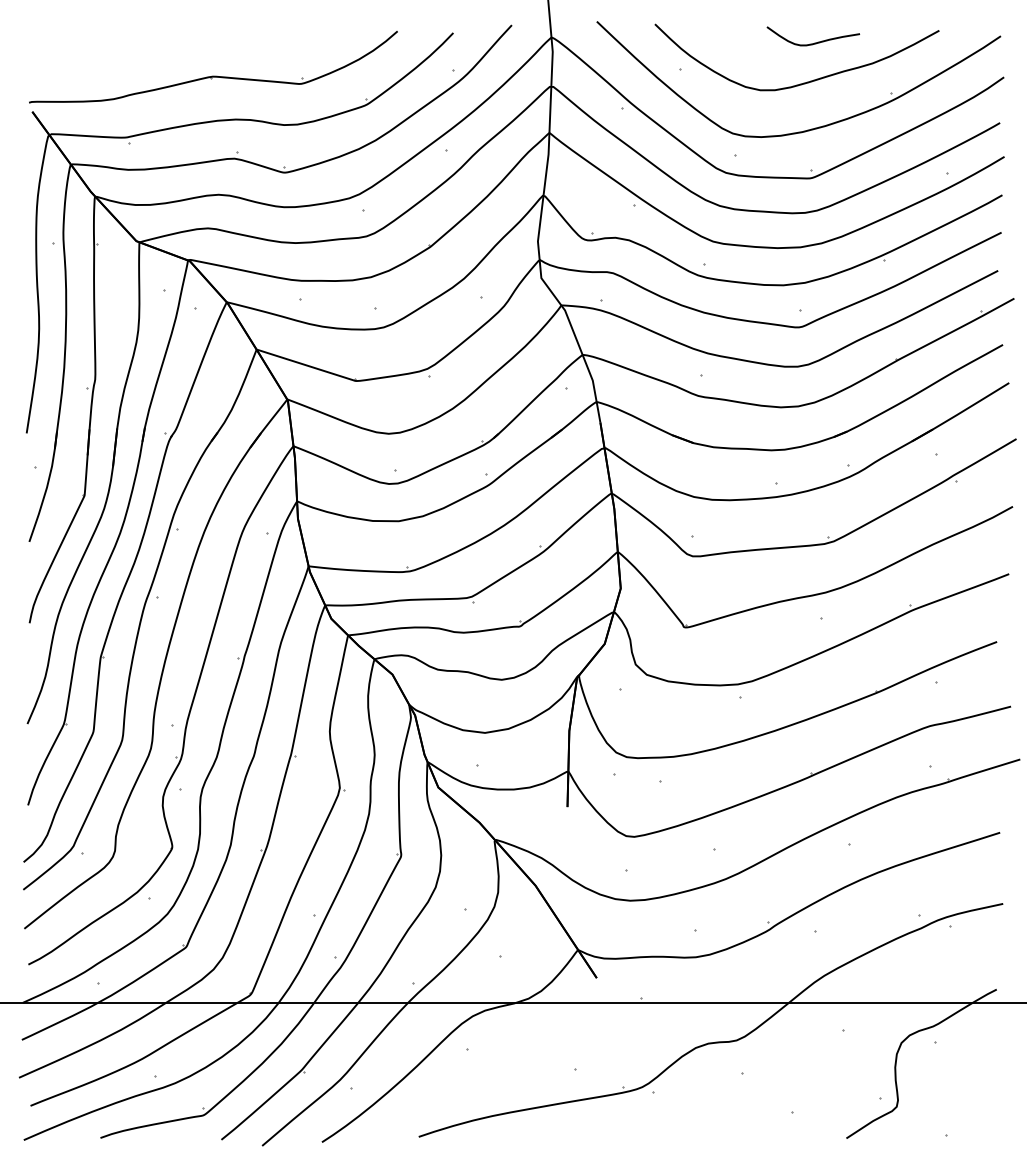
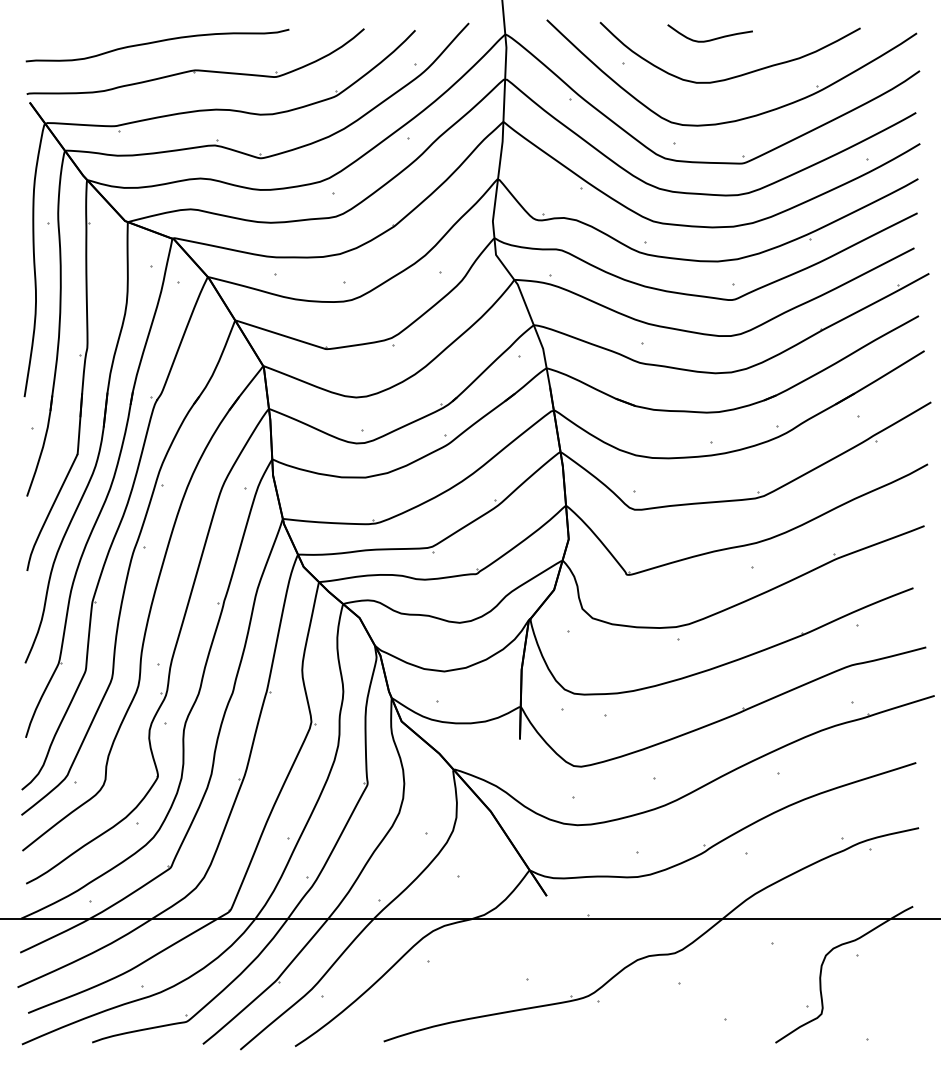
curve: (815, 41) -> (712, 38), moved
curve: (171, 46) -> (157, 42), added

